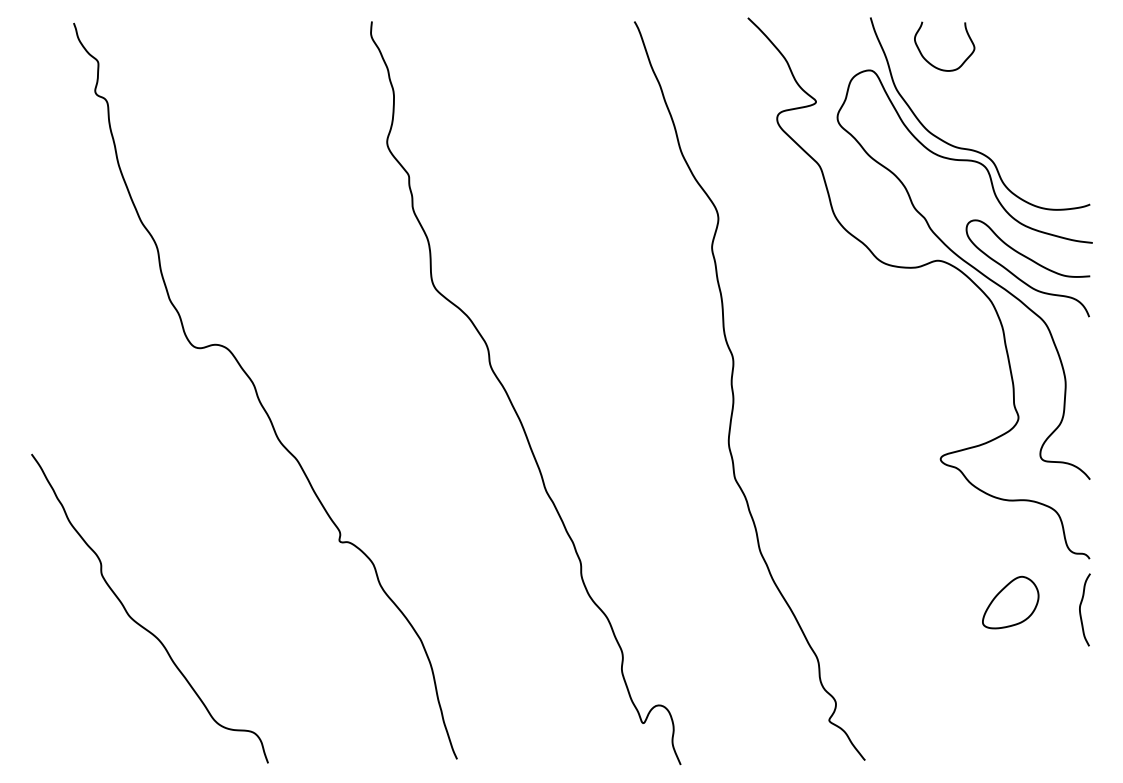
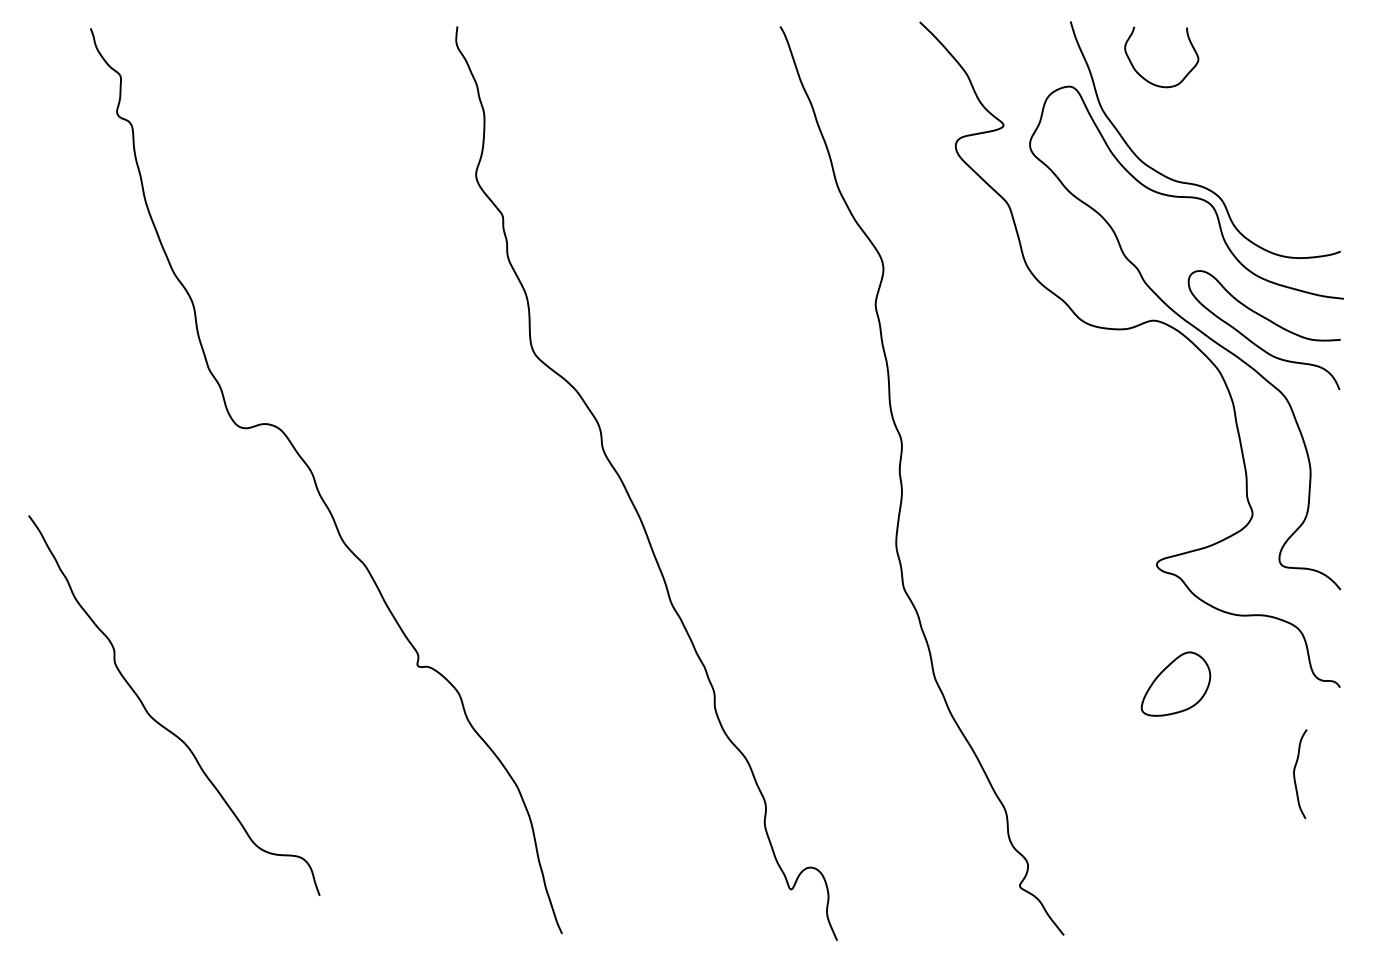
part: (1010, 602) -> (1175, 683), moved
curve: (1081, 611) -> (1295, 775), moved
curve: (137, 622) -> (159, 722), moved

